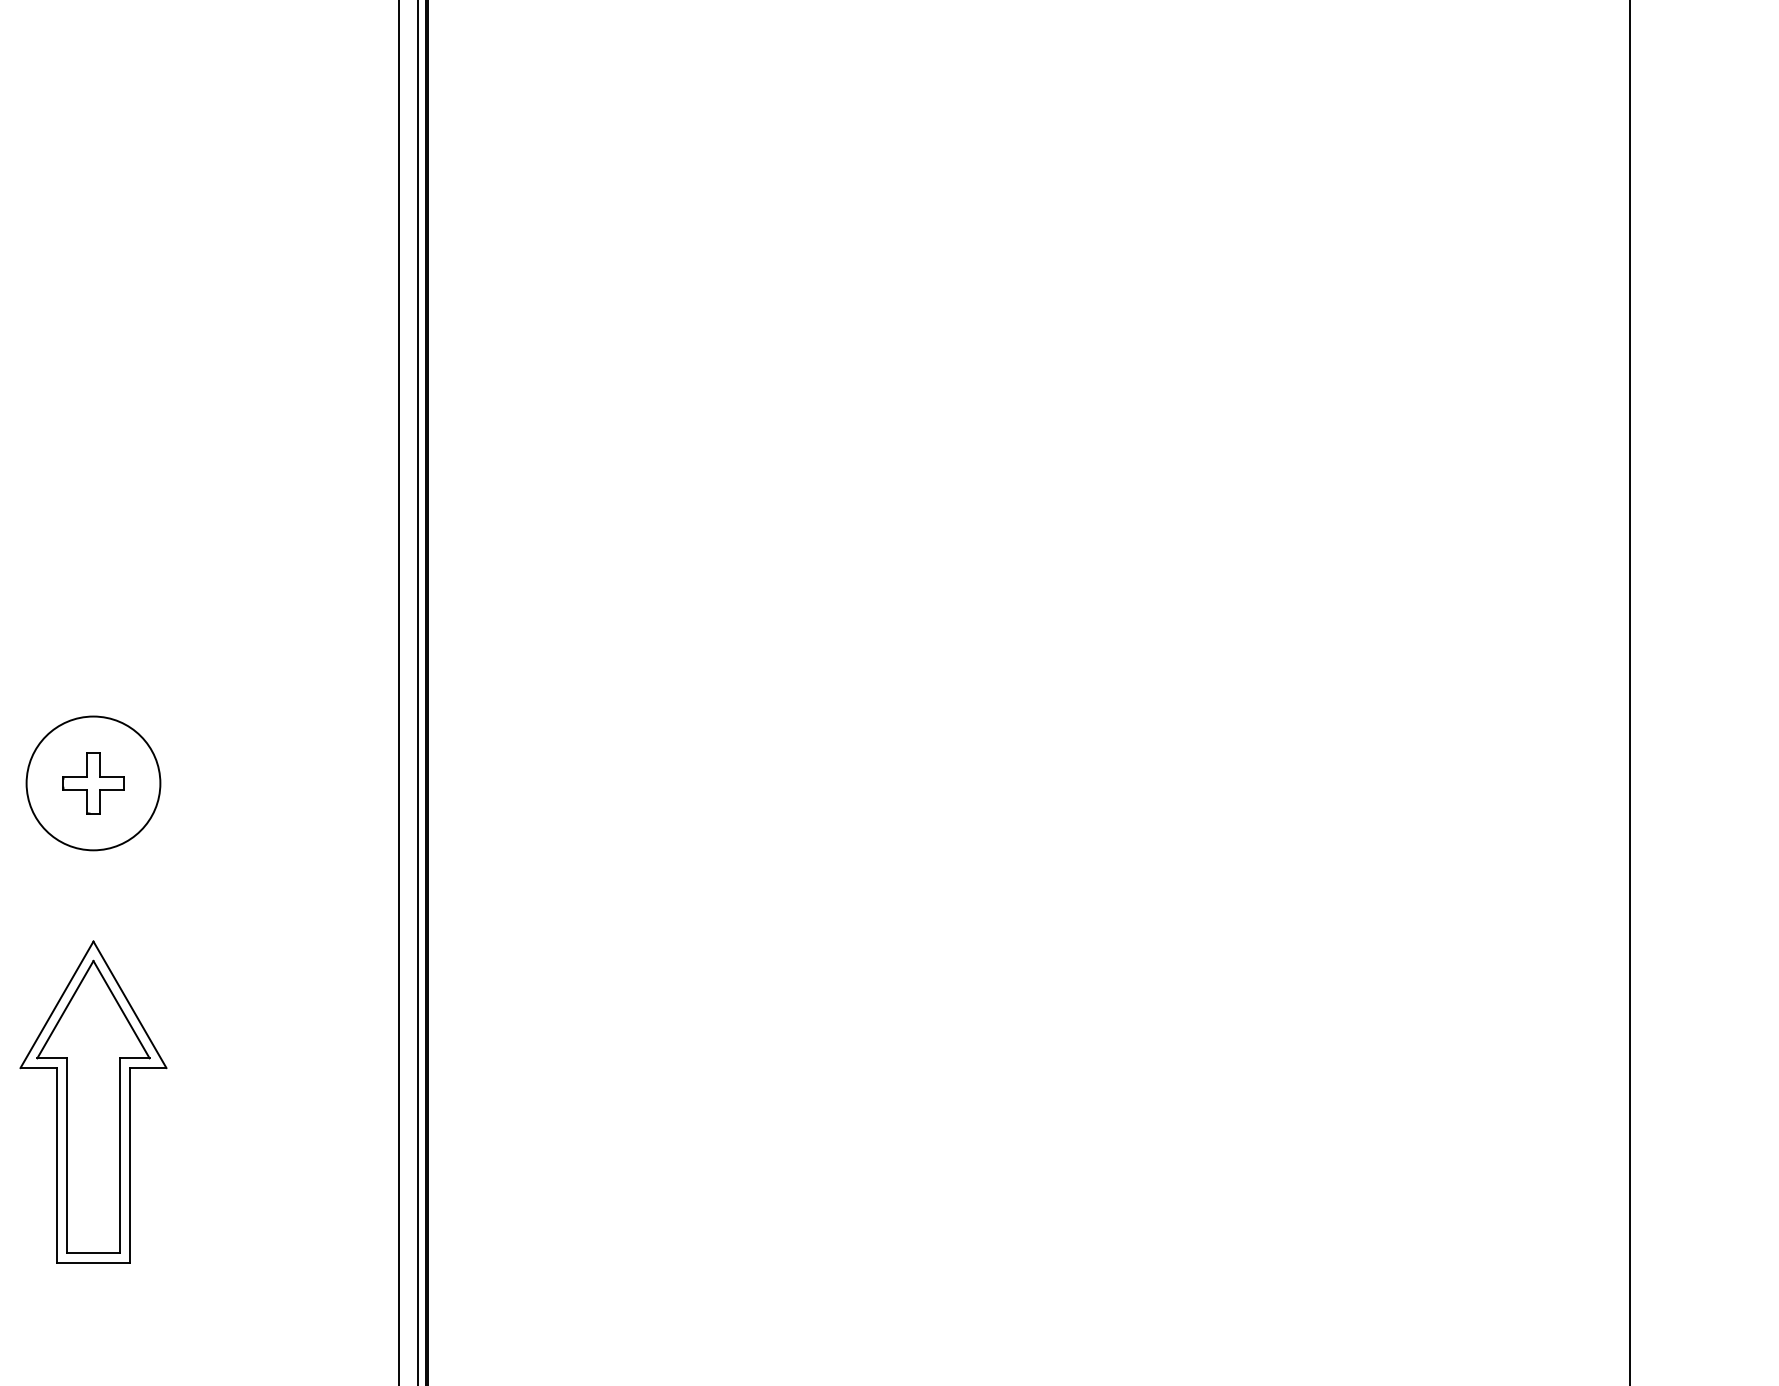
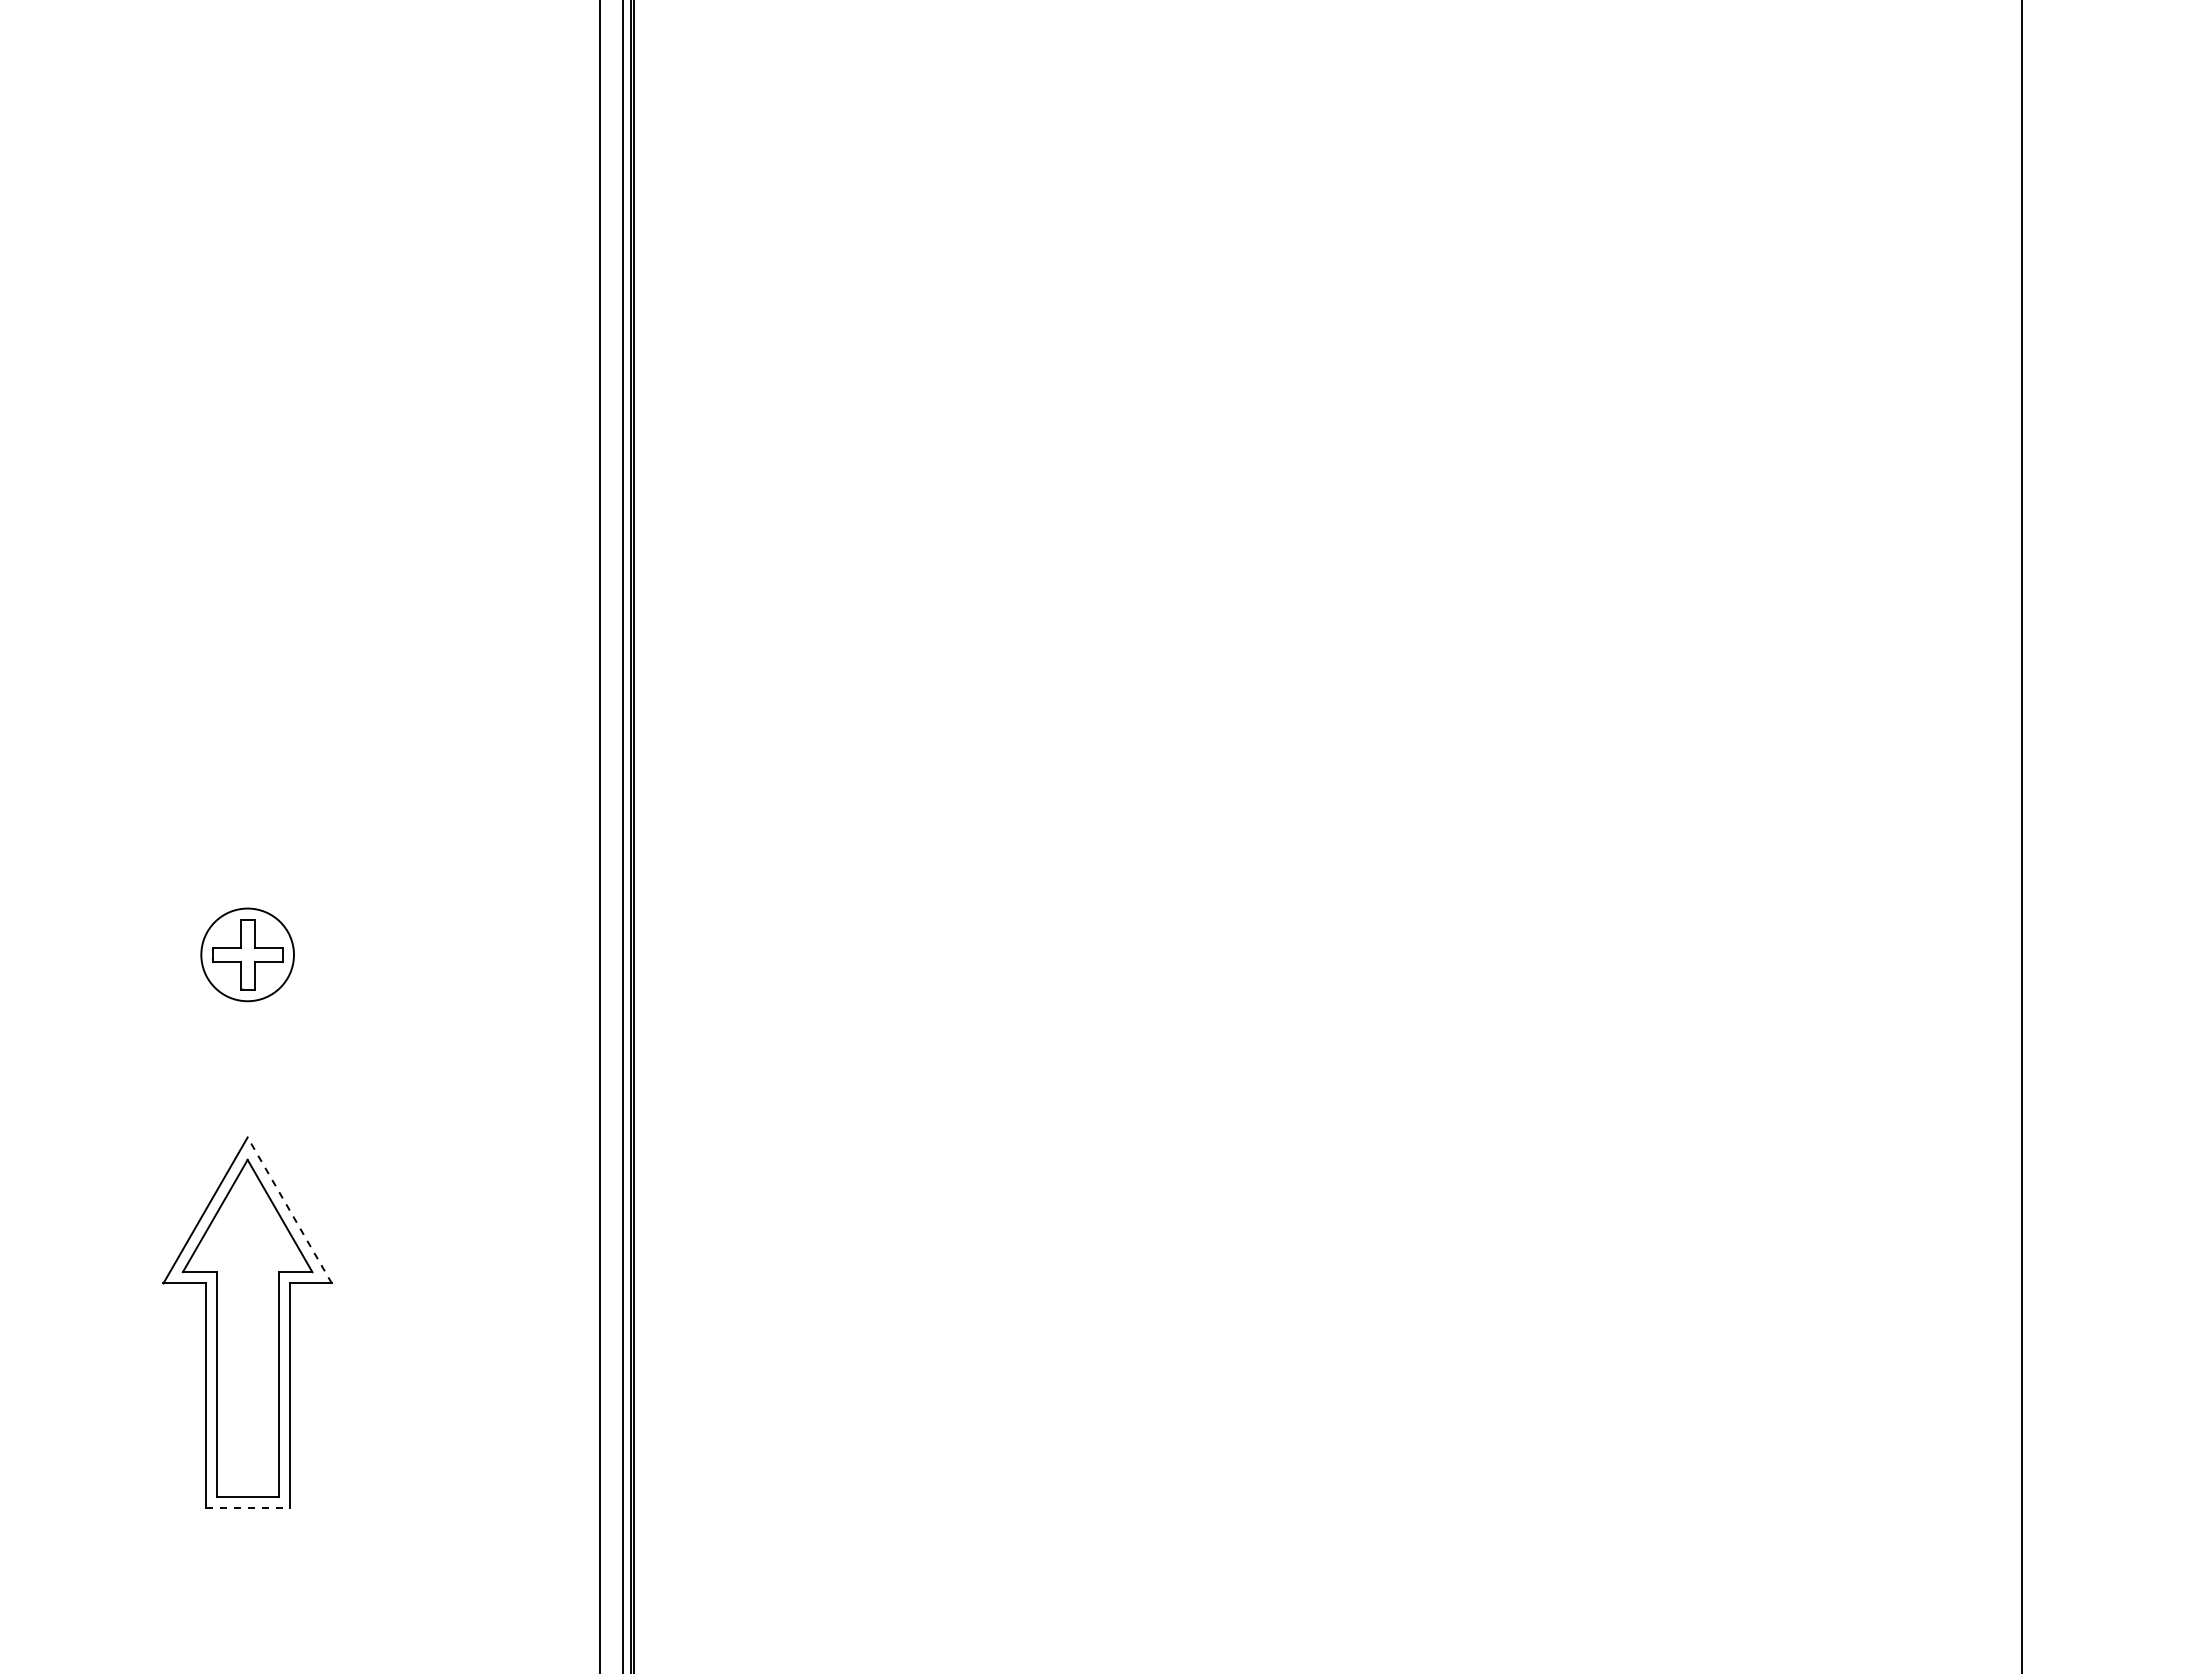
circle: (93, 783) -> (247, 954), size x0.6
line: (129, 1004) -> (289, 1210), solid -> dashed
line: (94, 1262) -> (248, 1508), solid -> dashed

